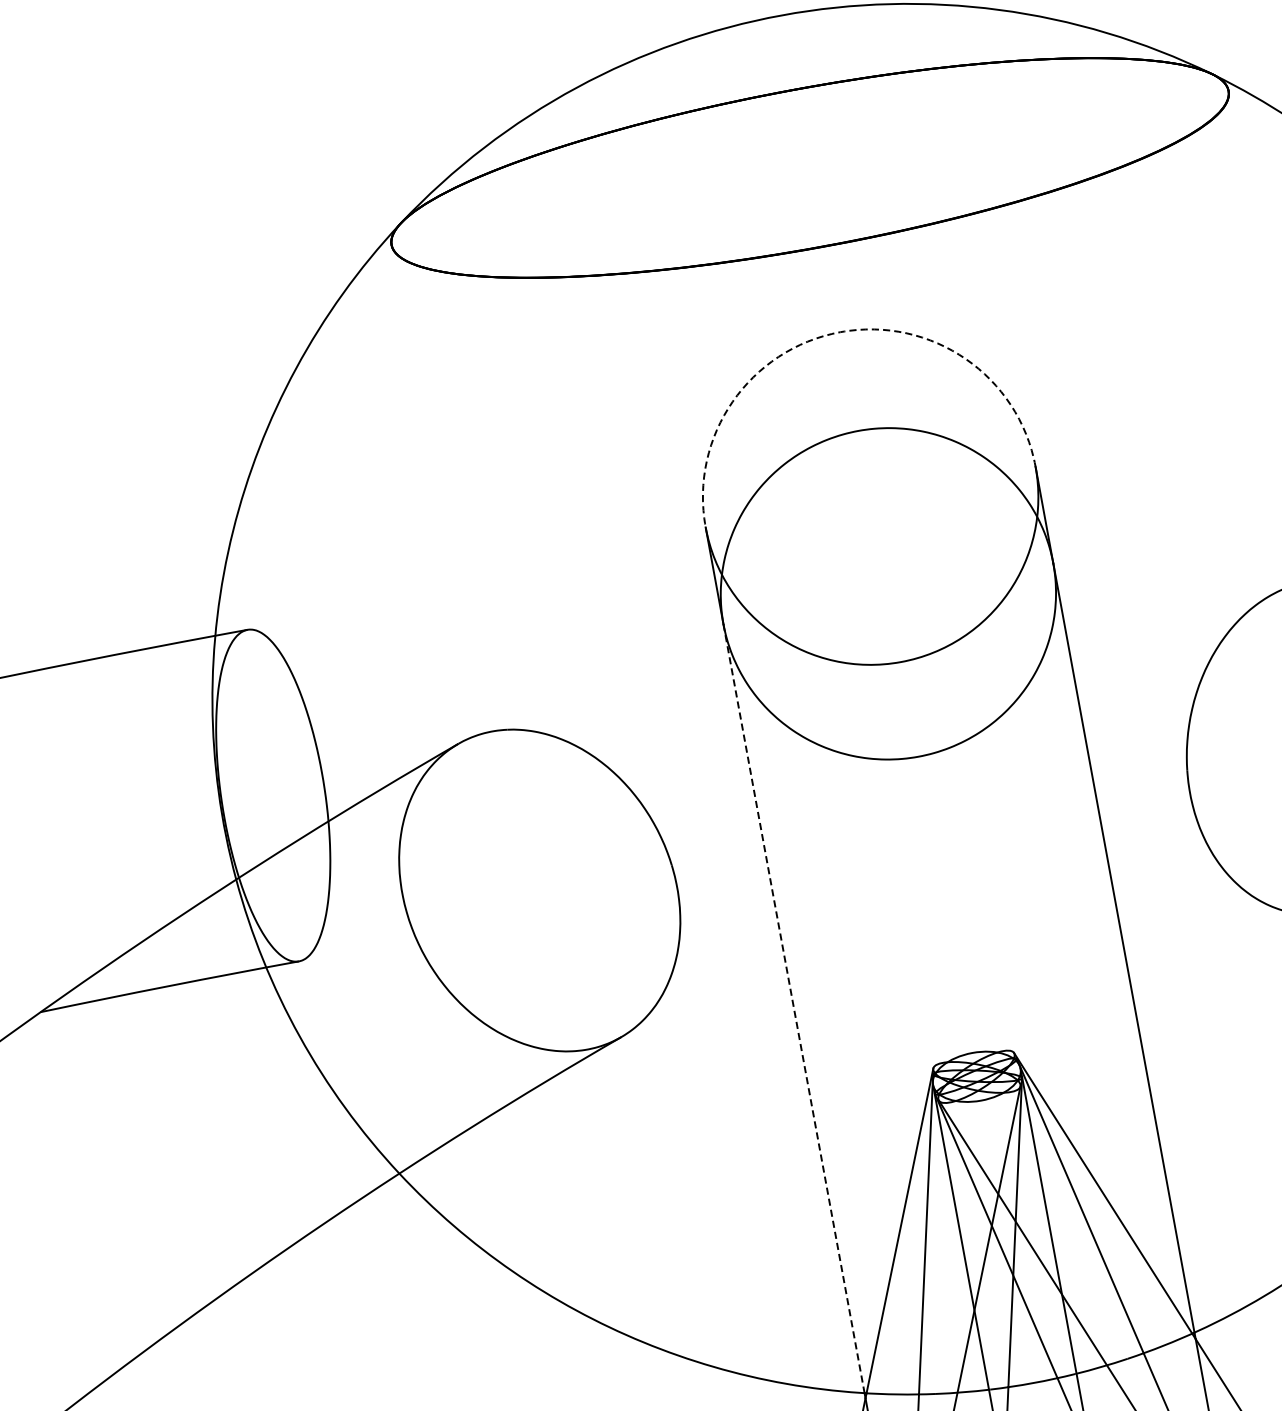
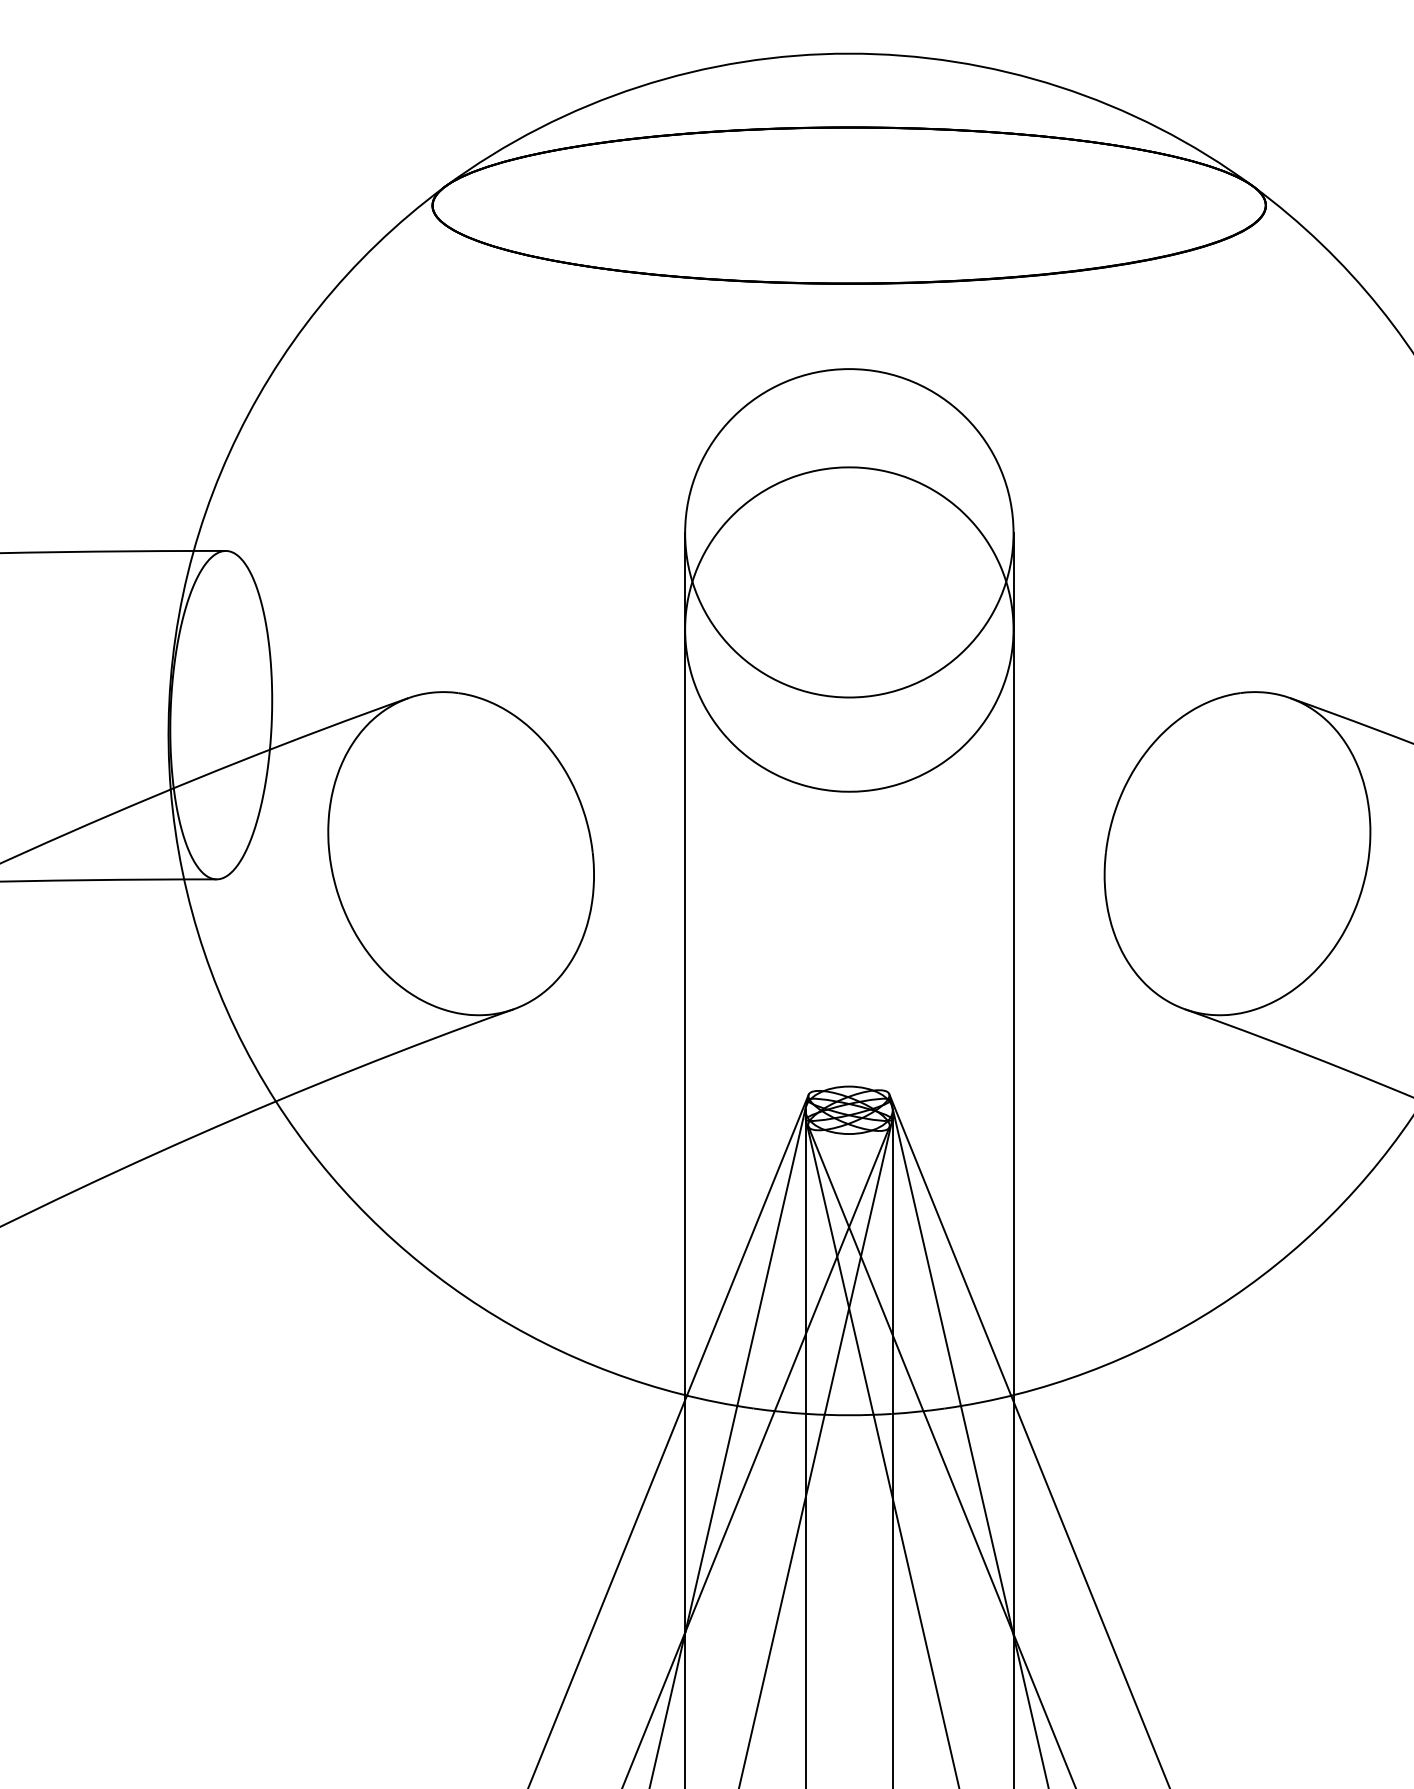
arc: (840, 332) -> (849, 369), dashed -> solid
line: (794, 1008) -> (685, 1012), dashed -> solid

